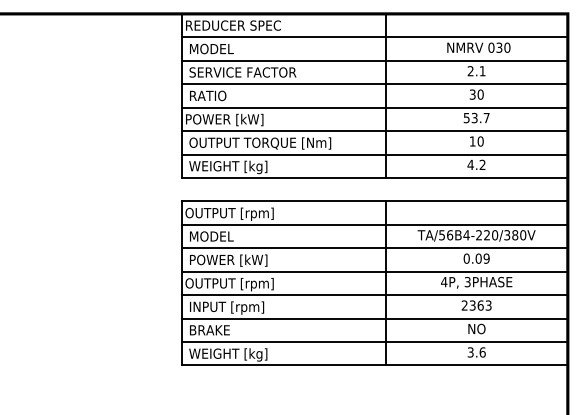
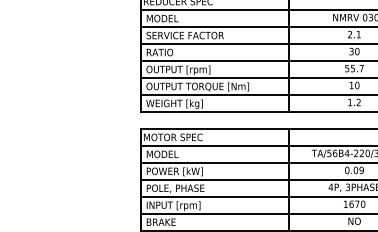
text: (474, 117) -> (352, 68), 53.7 -> 55.7
text: (231, 120) -> (176, 70), POWER [kW] -> OUTPUT [rpm]
text: (470, 164) -> (349, 102), 4.2 -> 1.2
text: (229, 213) -> (175, 137), OUTPUT [rpm] -> MOTOR SPEC
text: (229, 284) -> (175, 189), OUTPUT [rpm] -> POLE, PHASE
text: (476, 305) -> (354, 204), 2363 -> 1670

